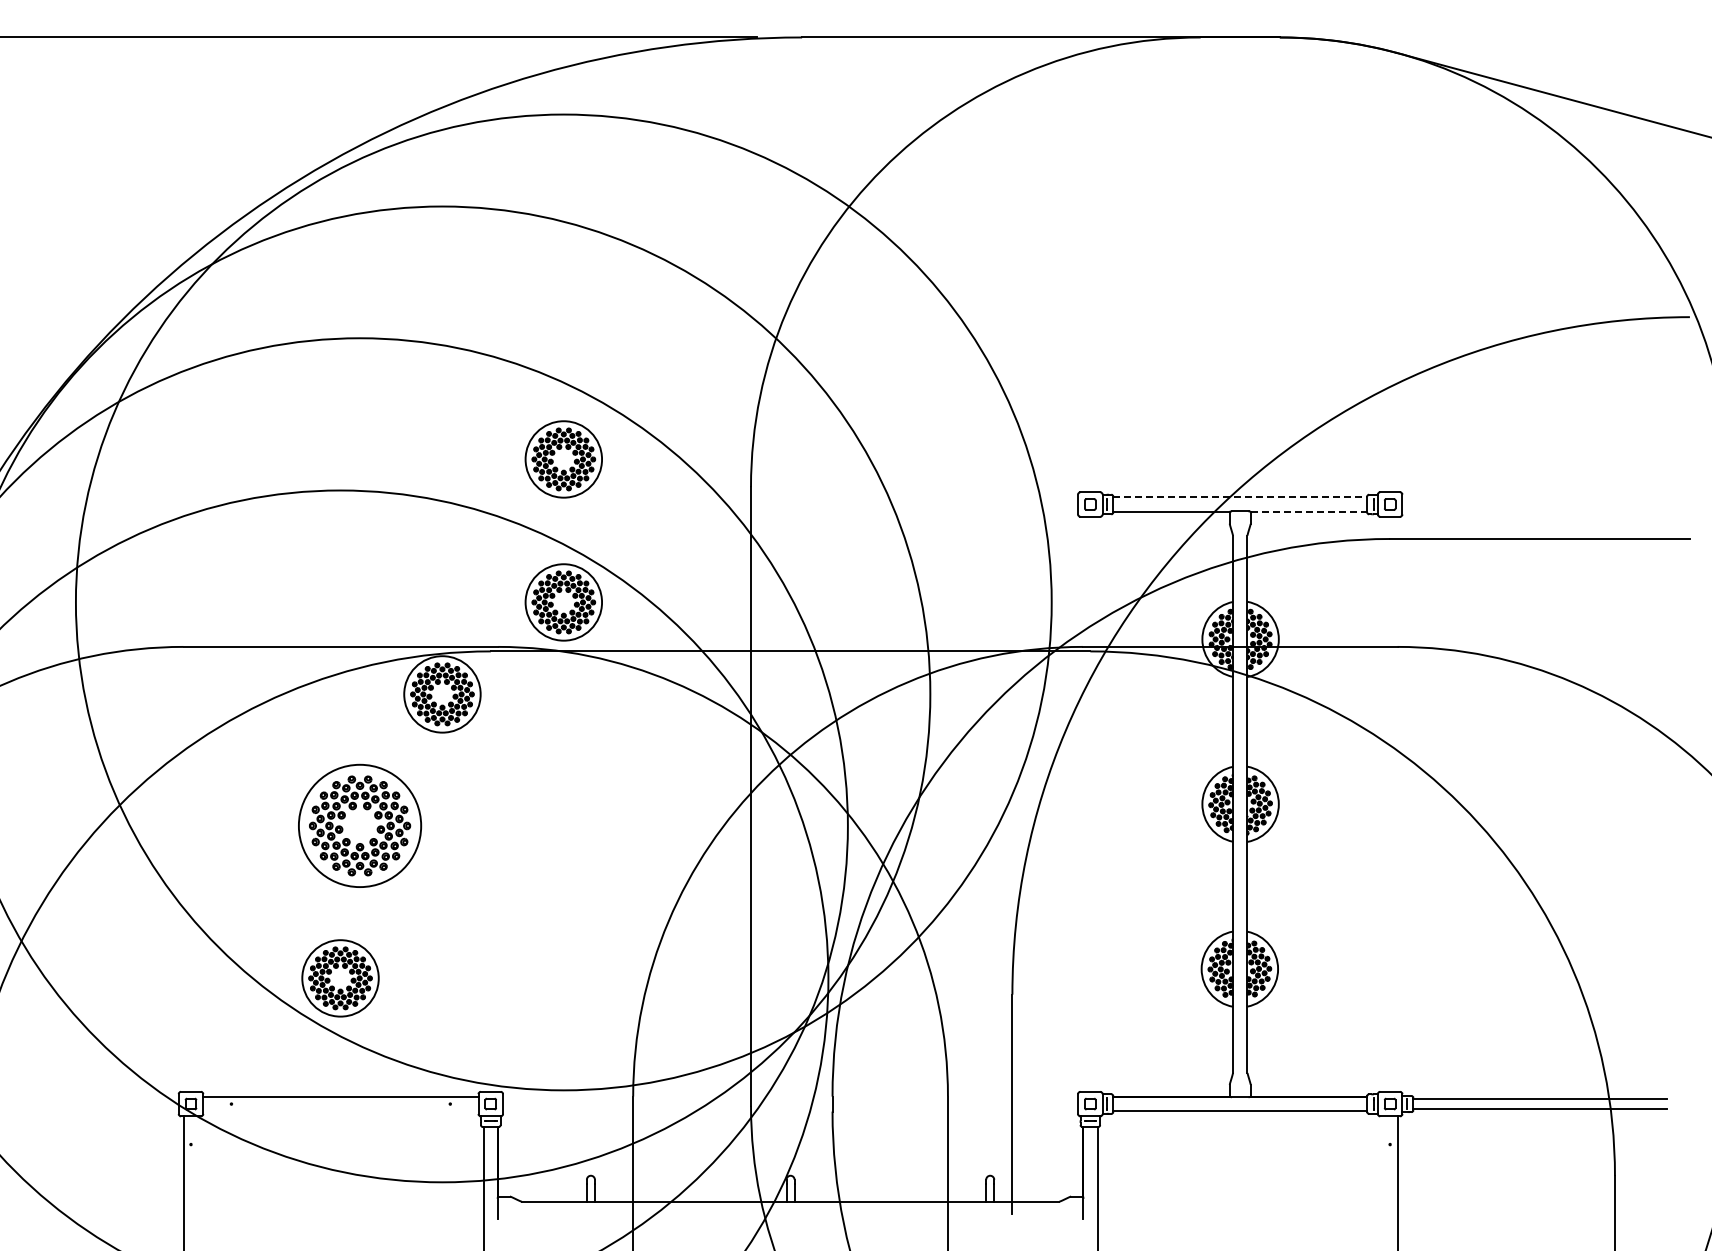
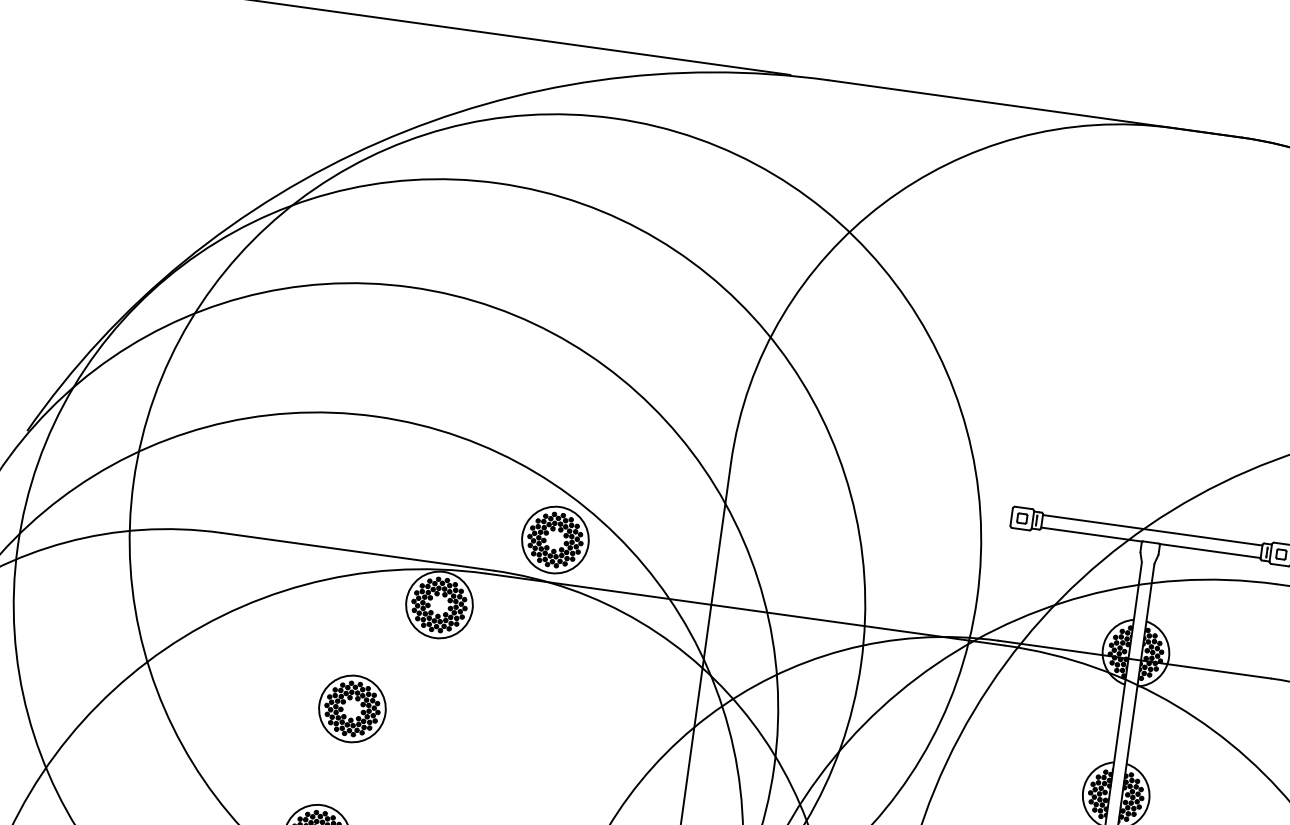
part: (563, 459) -> (572, 416), removed
line: (1240, 497) -> (1152, 530), dashed -> solid
line: (1309, 511) -> (1210, 550), dashed -> solid
part: (359, 826) -> (351, 709), size x0.62

